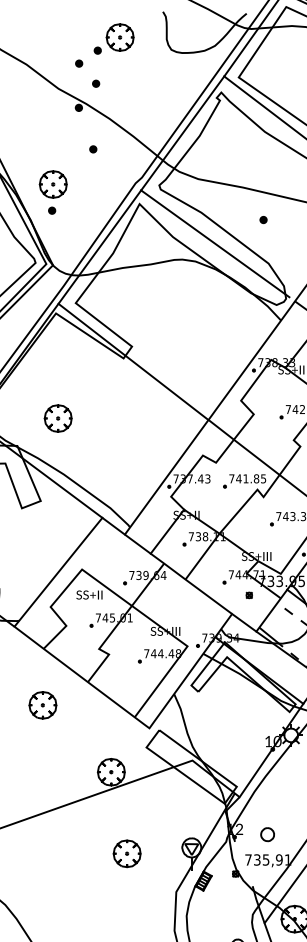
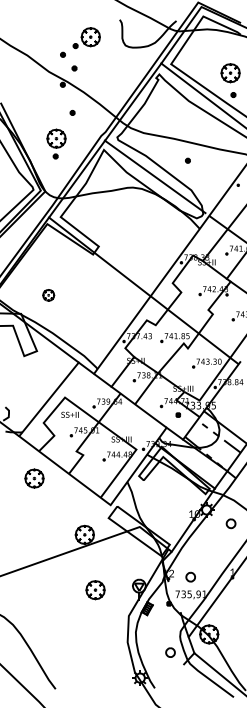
part: (53, 191) -> (56, 143), moved
part: (57, 418) -> (48, 295), size x0.6
part: (42, 705) -> (34, 478), moved

